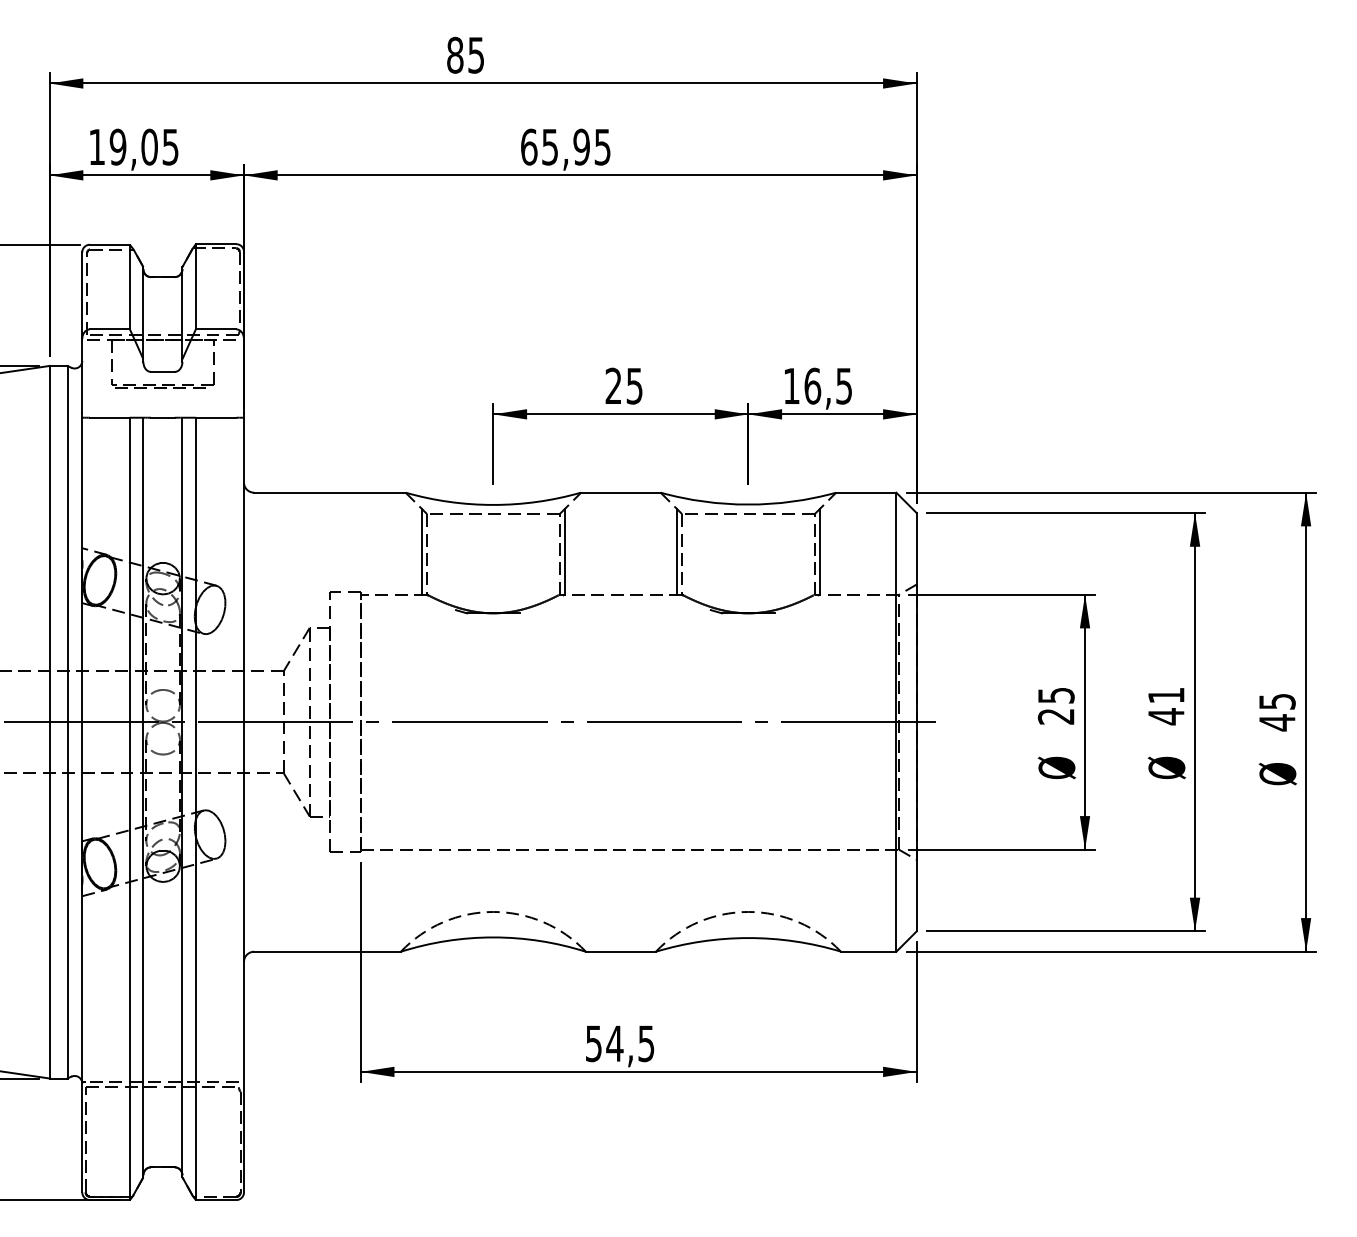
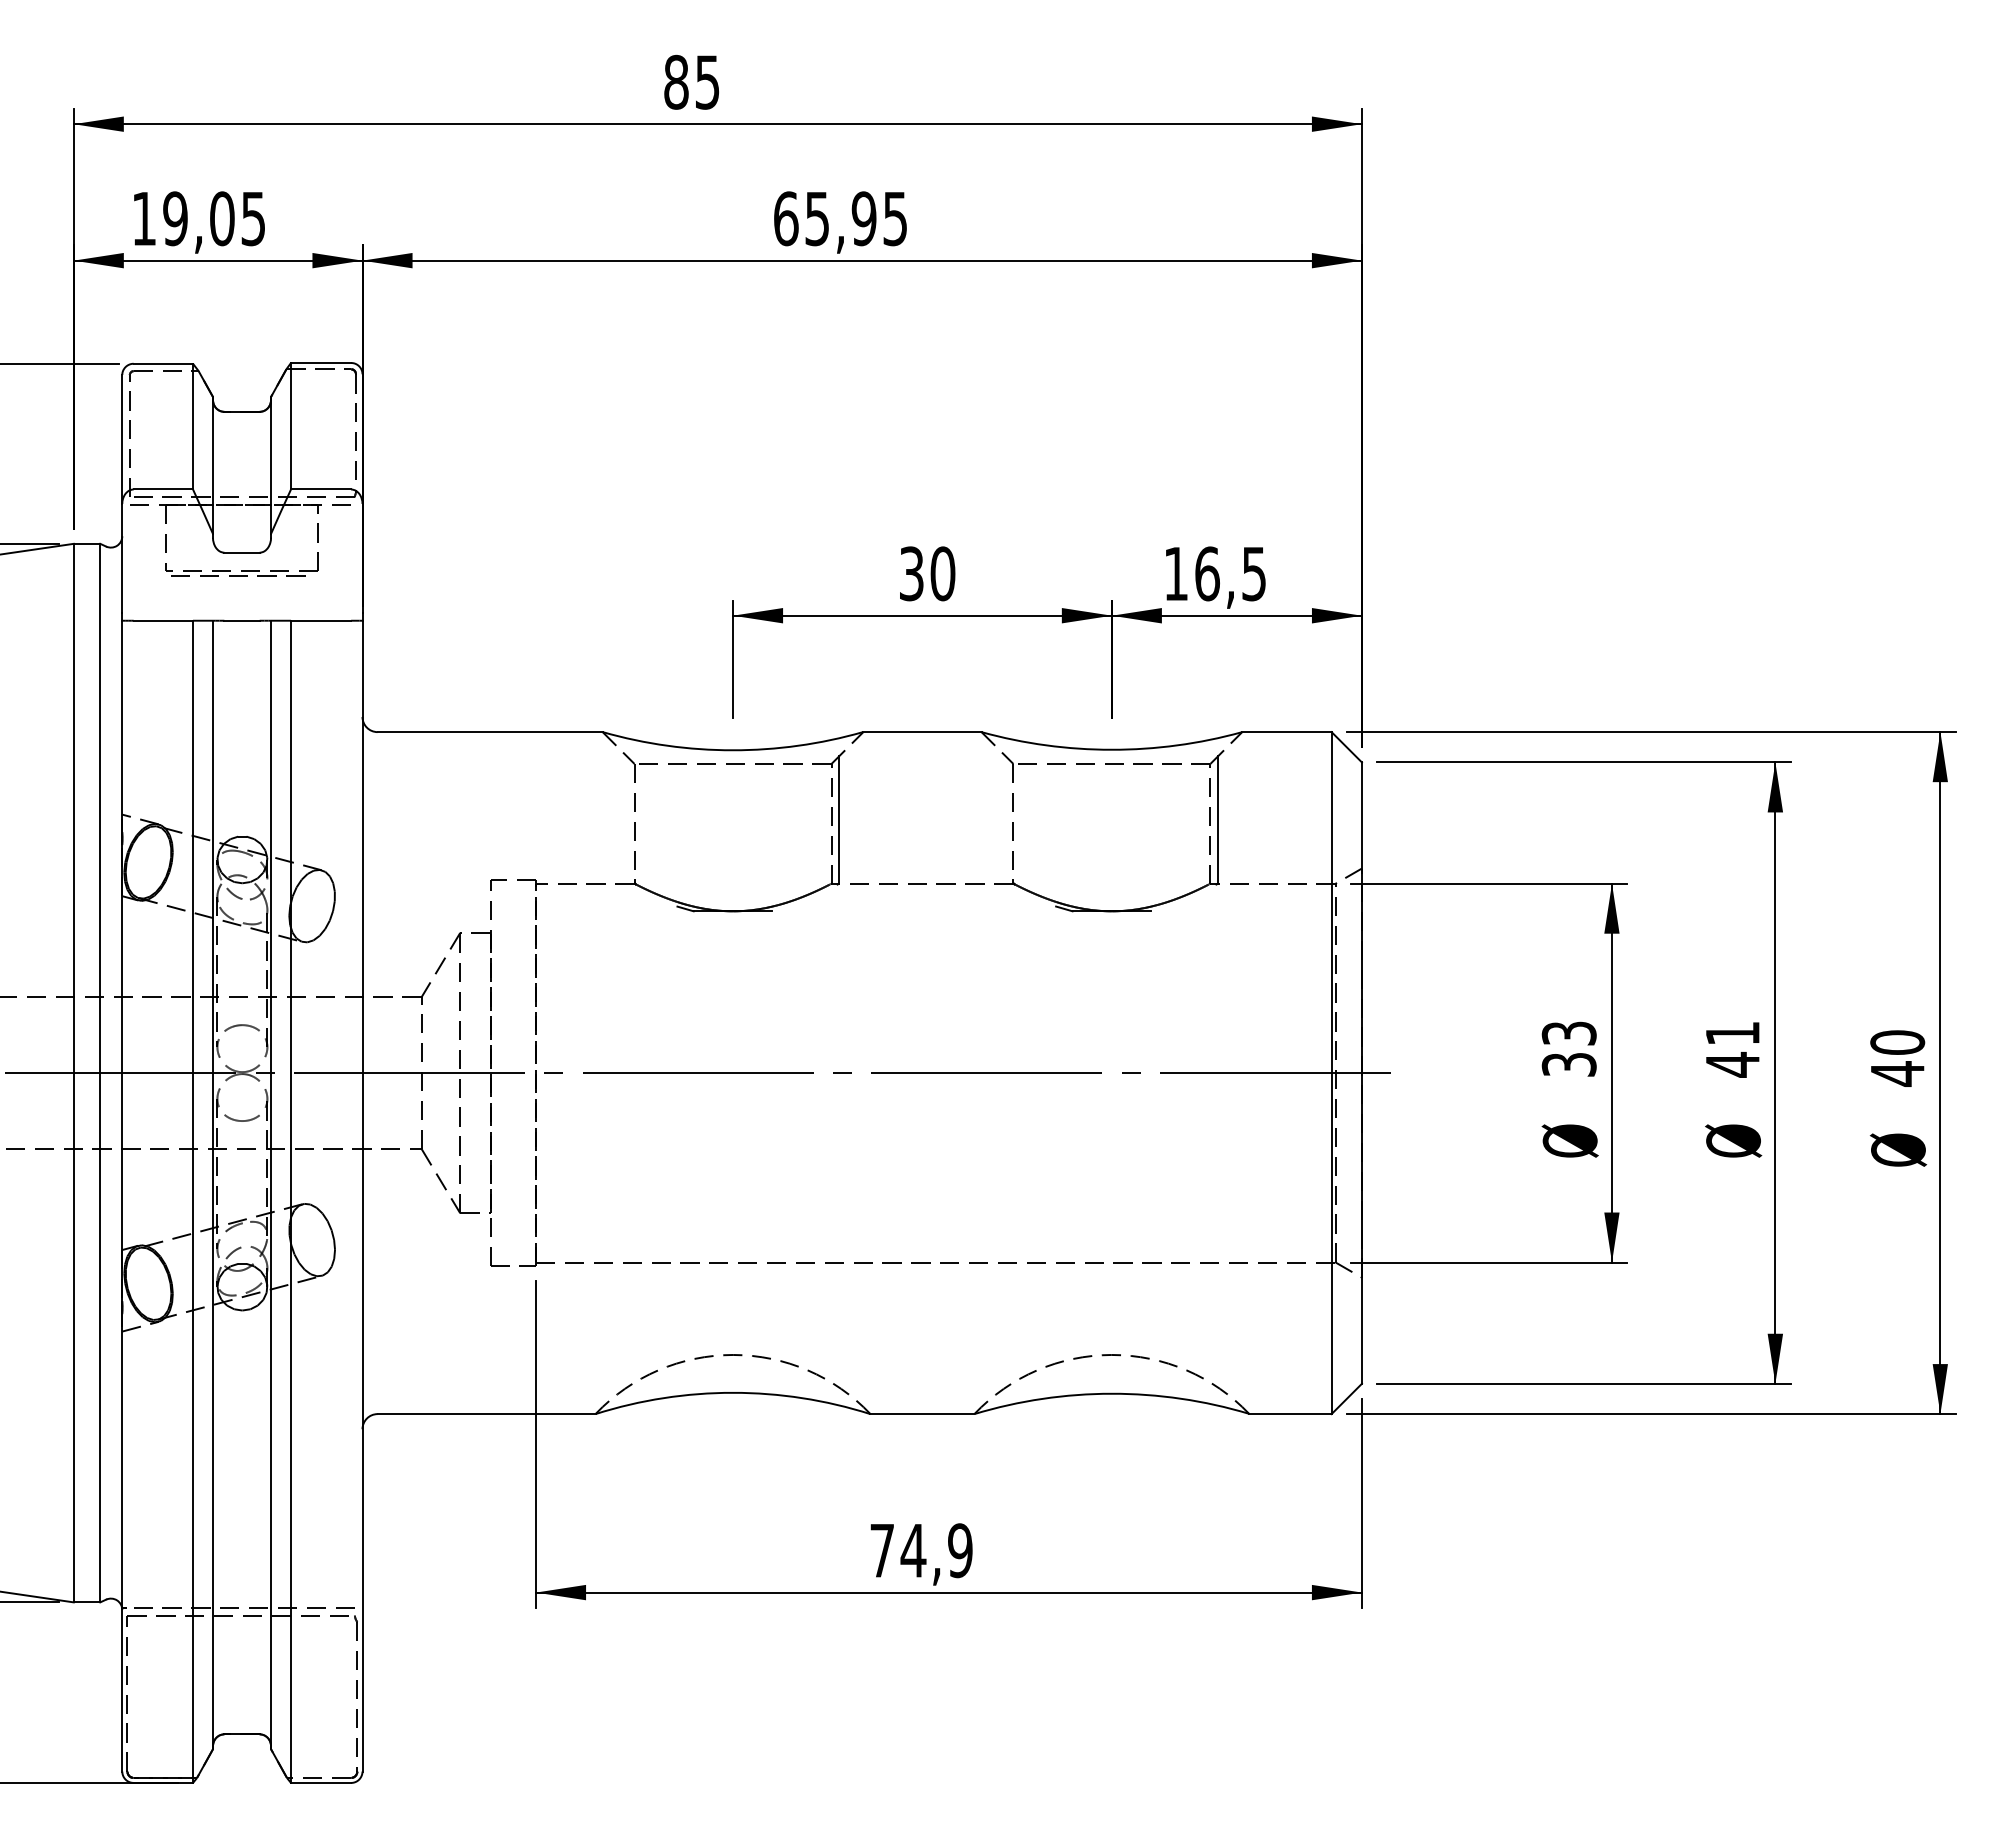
text: (624, 385) -> (927, 572), 25 -> 30
line: (422, 552) -> (627, 820), removed
line: (677, 552) -> (1006, 820), removed
text: (1276, 701) -> (1896, 1042), 45 -> 40
text: (1055, 705) -> (1568, 1048), 25 -> 33
text: (620, 1043) -> (921, 1550), 54,5 -> 74,9

